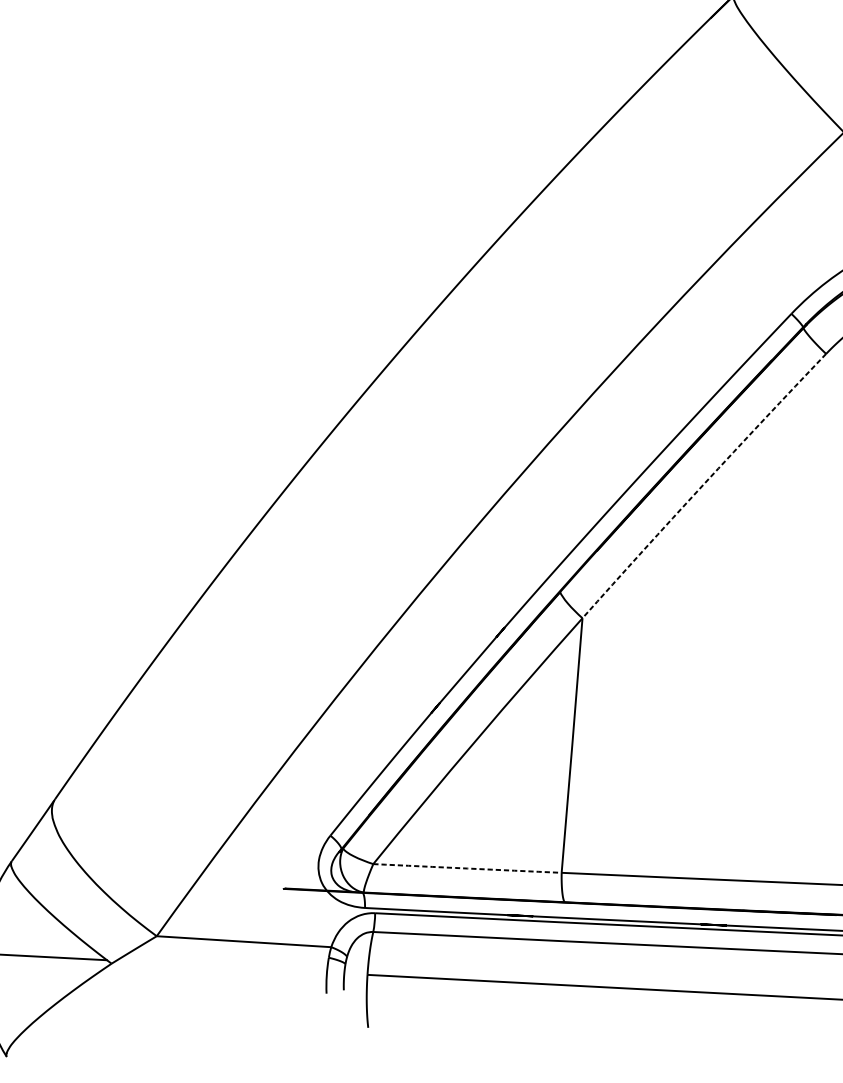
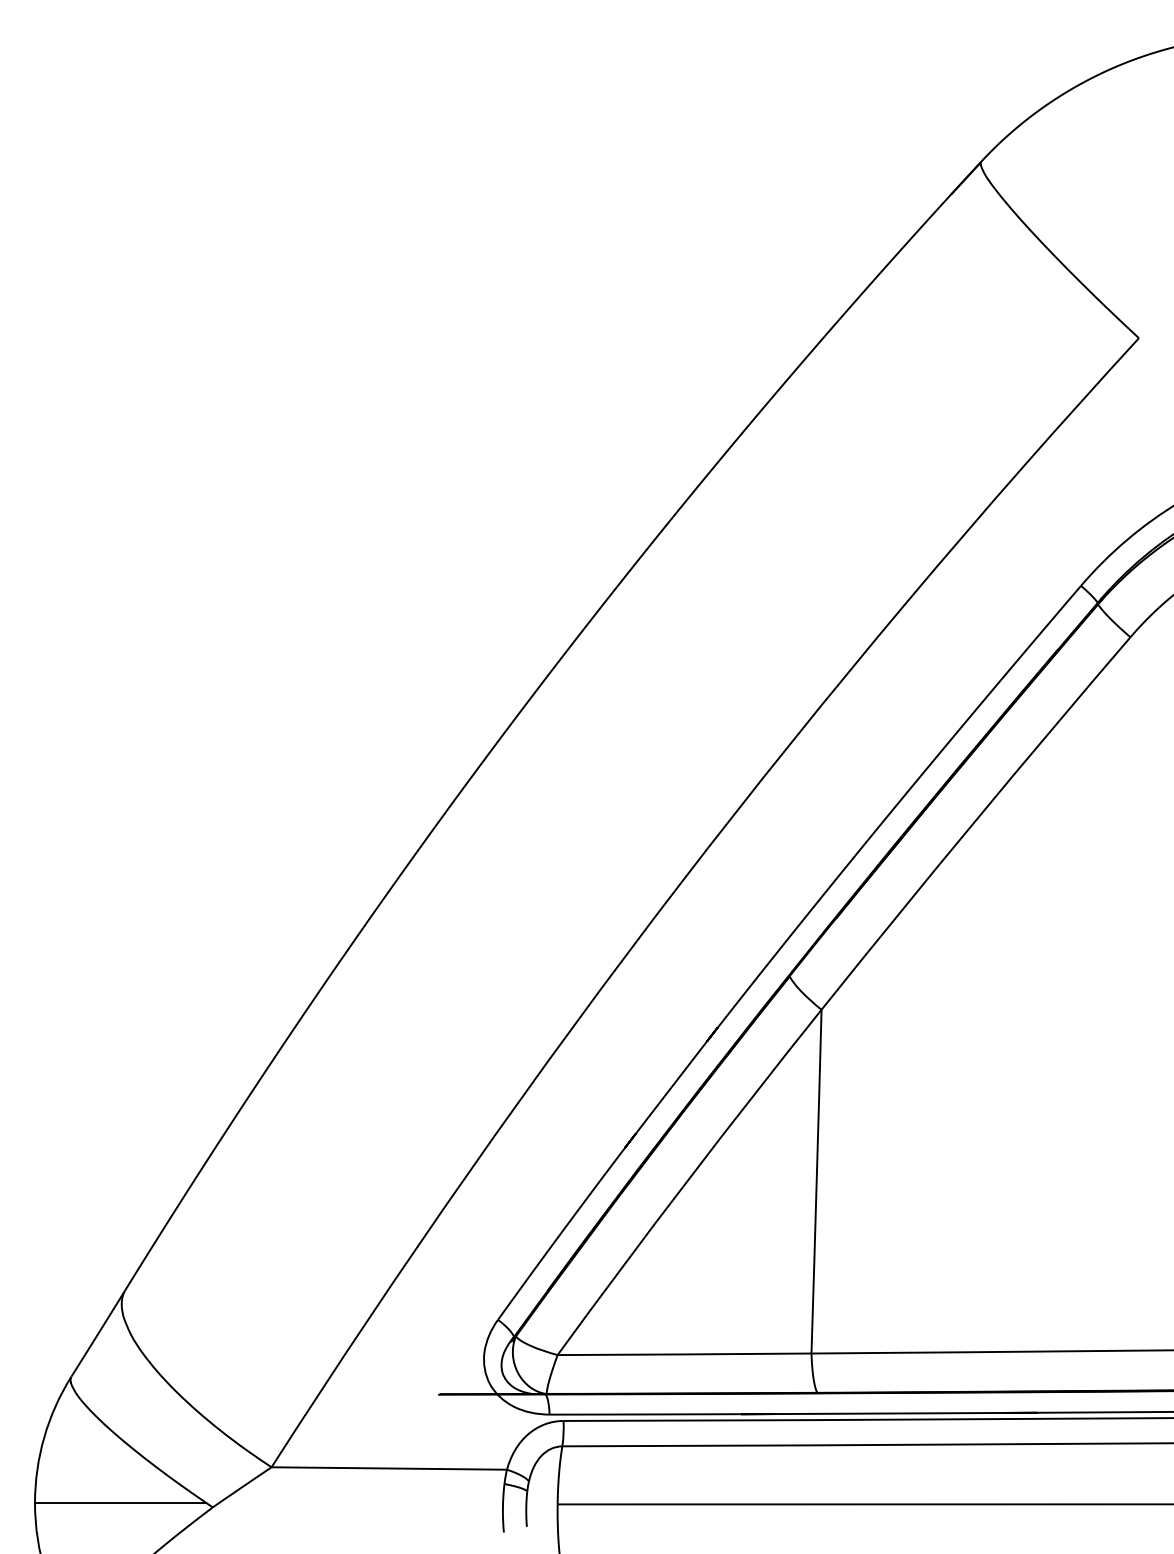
arc: (703, 485) -> (974, 822), dashed -> solid
arc: (467, 868) -> (684, 1354), dashed -> solid

